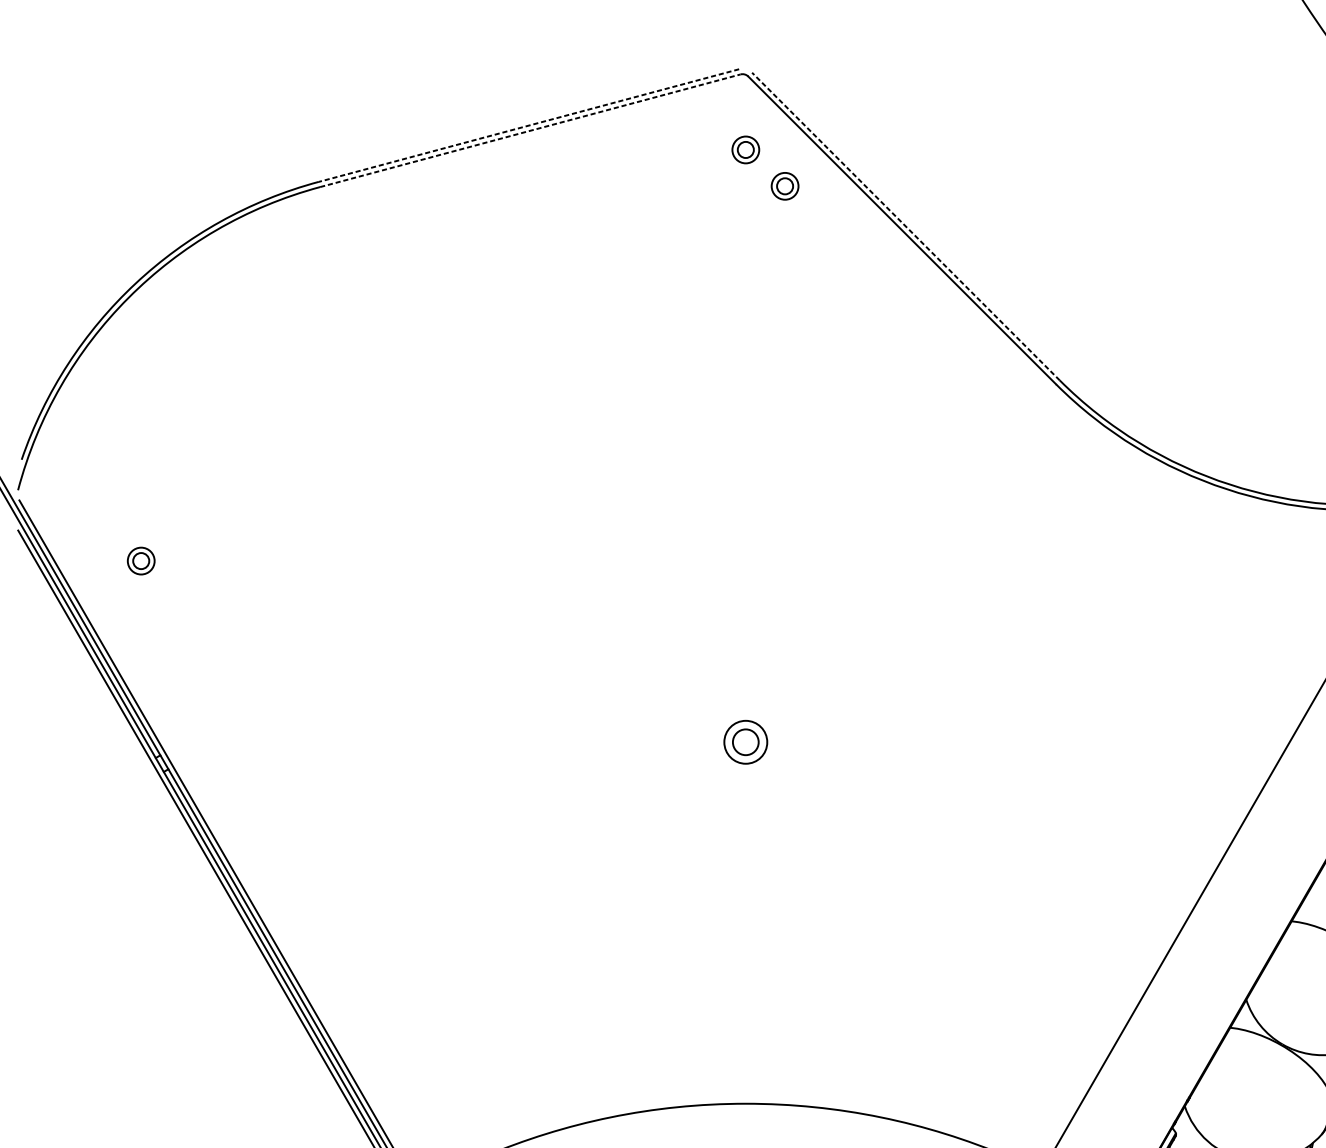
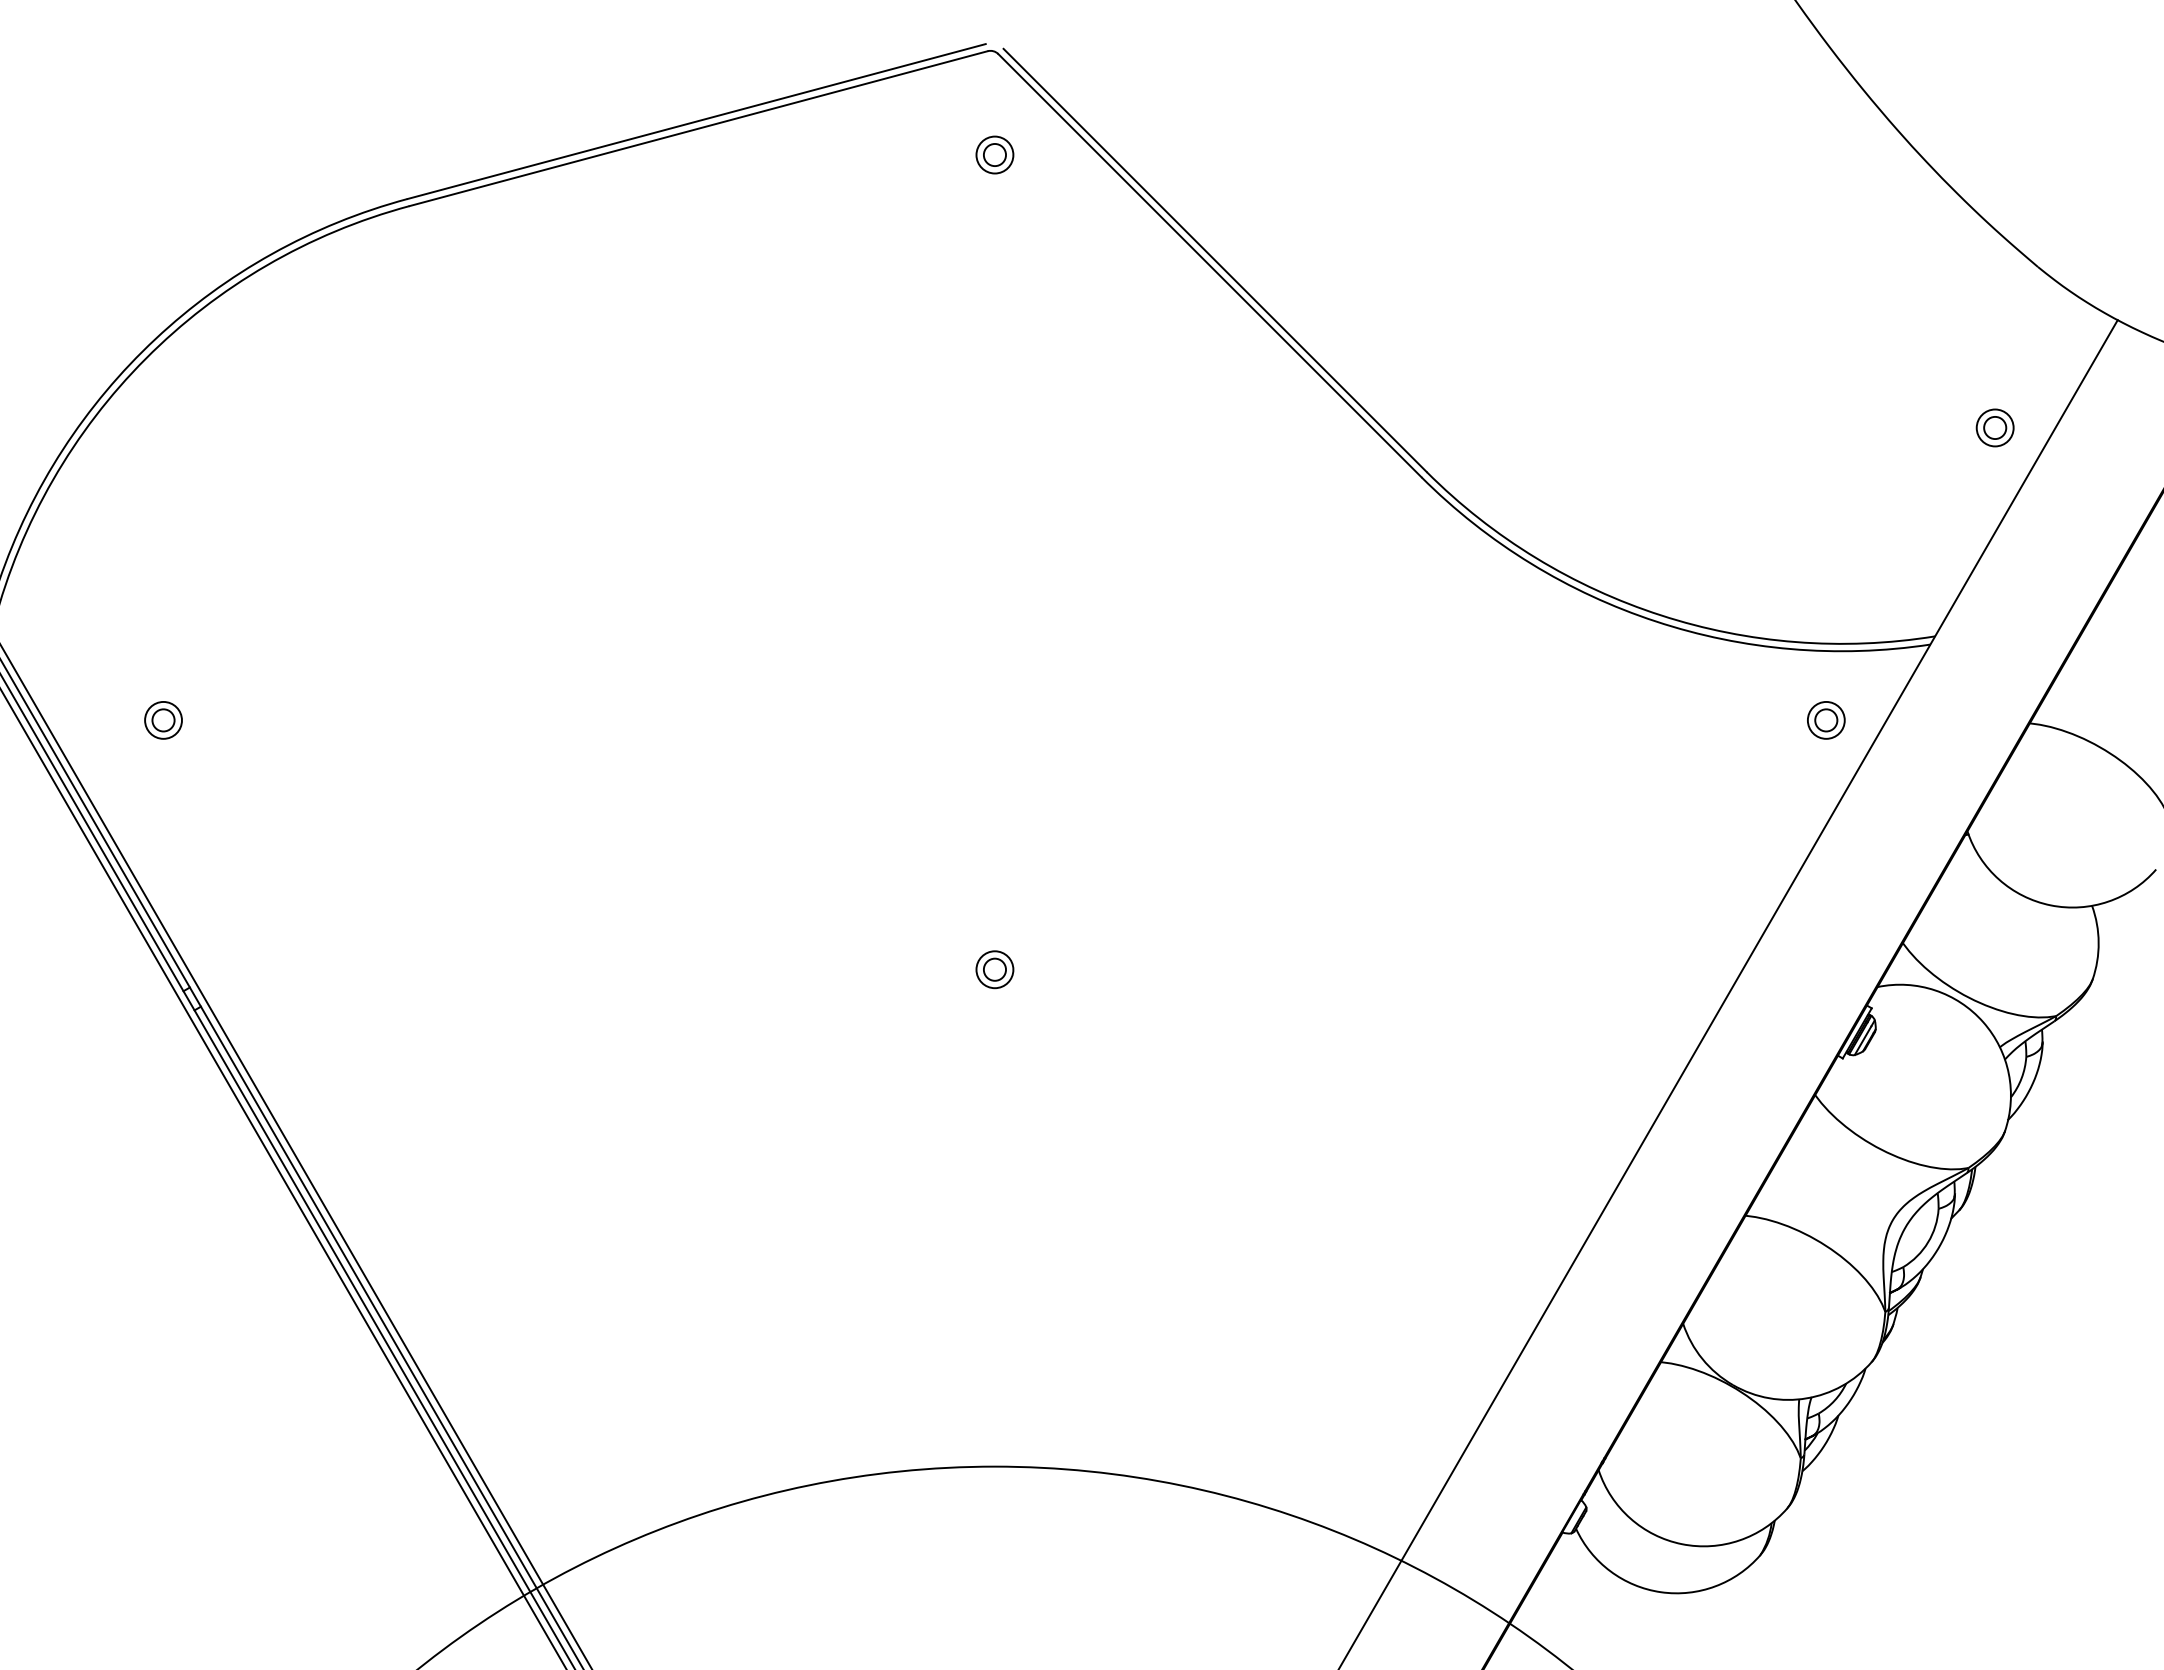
line: (528, 125) -> (696, 121), dashed -> solid
line: (530, 130) -> (699, 128), dashed -> solid
part: (784, 185) -> (1048, 204), removed
line: (905, 226) -> (1214, 260), dashed -> solid
part: (745, 742) -> (994, 969), size x0.62

